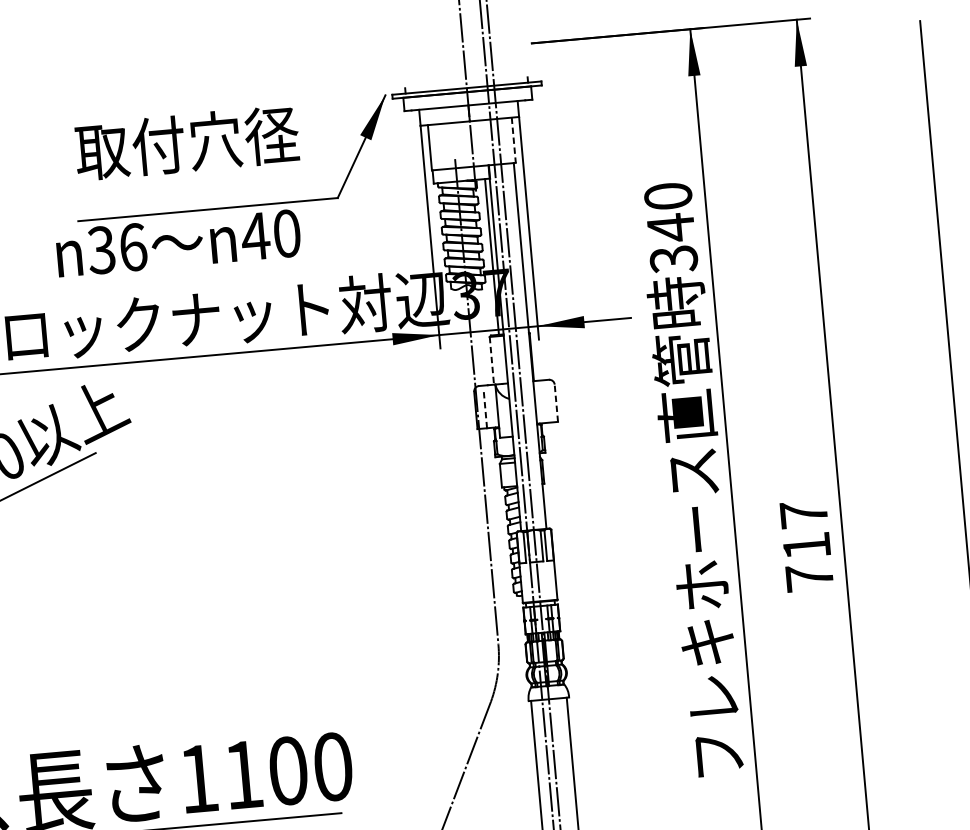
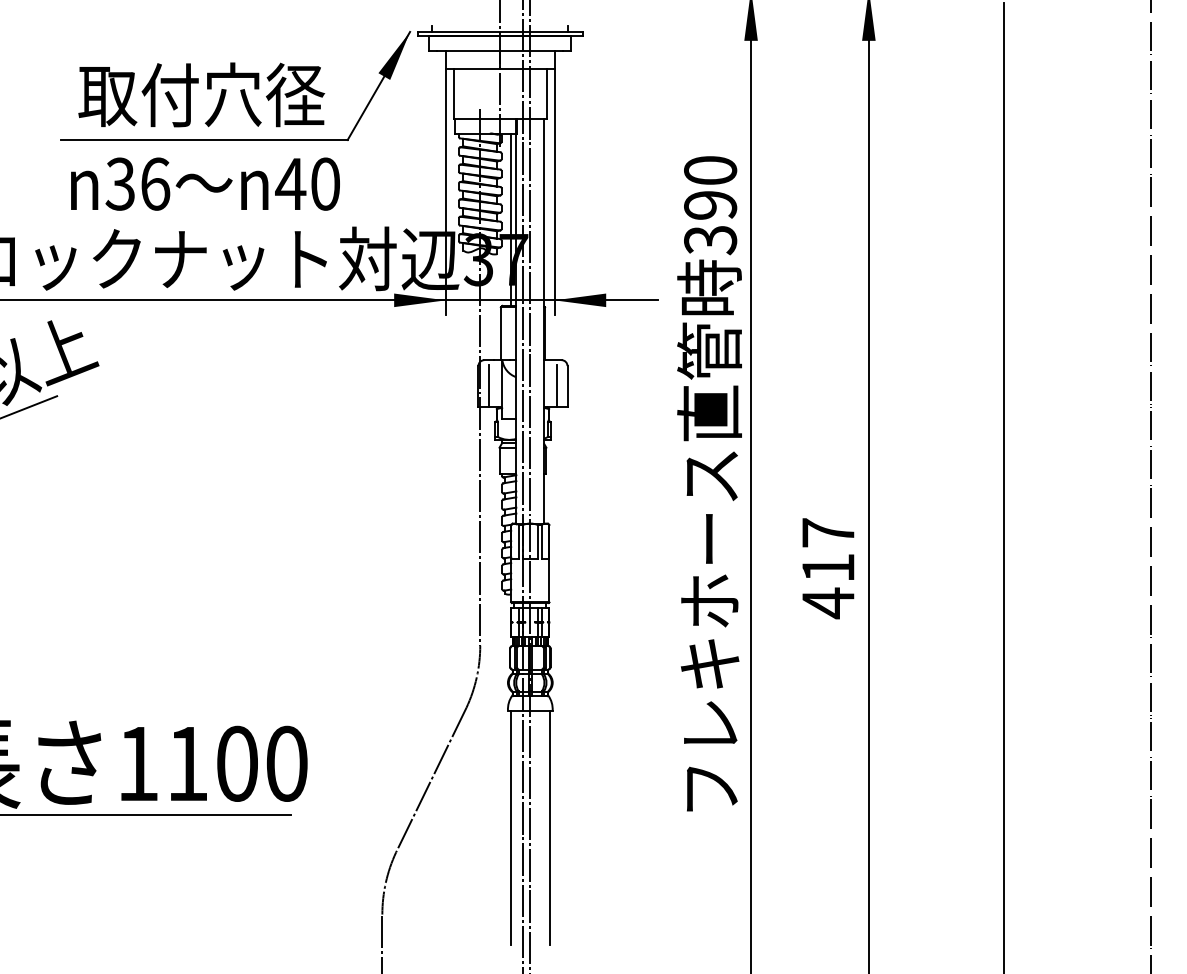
line: (513, 140) -> (546, 94), dashed -> solid
text: (186, 142) -> (201, 94), moved
text: (671, 227) -> (710, 205), 340 -> 390
text: (178, 242) -> (205, 183), moved
line: (491, 361) -> (500, 334), dashed -> solid
line: (546, 403) -> (556, 385), added
line: (556, 403) -> (567, 386), dashed -> solid
line: (485, 408) -> (489, 385), dashed -> solid
text: (809, 578) -> (828, 603), 717 -> 417

